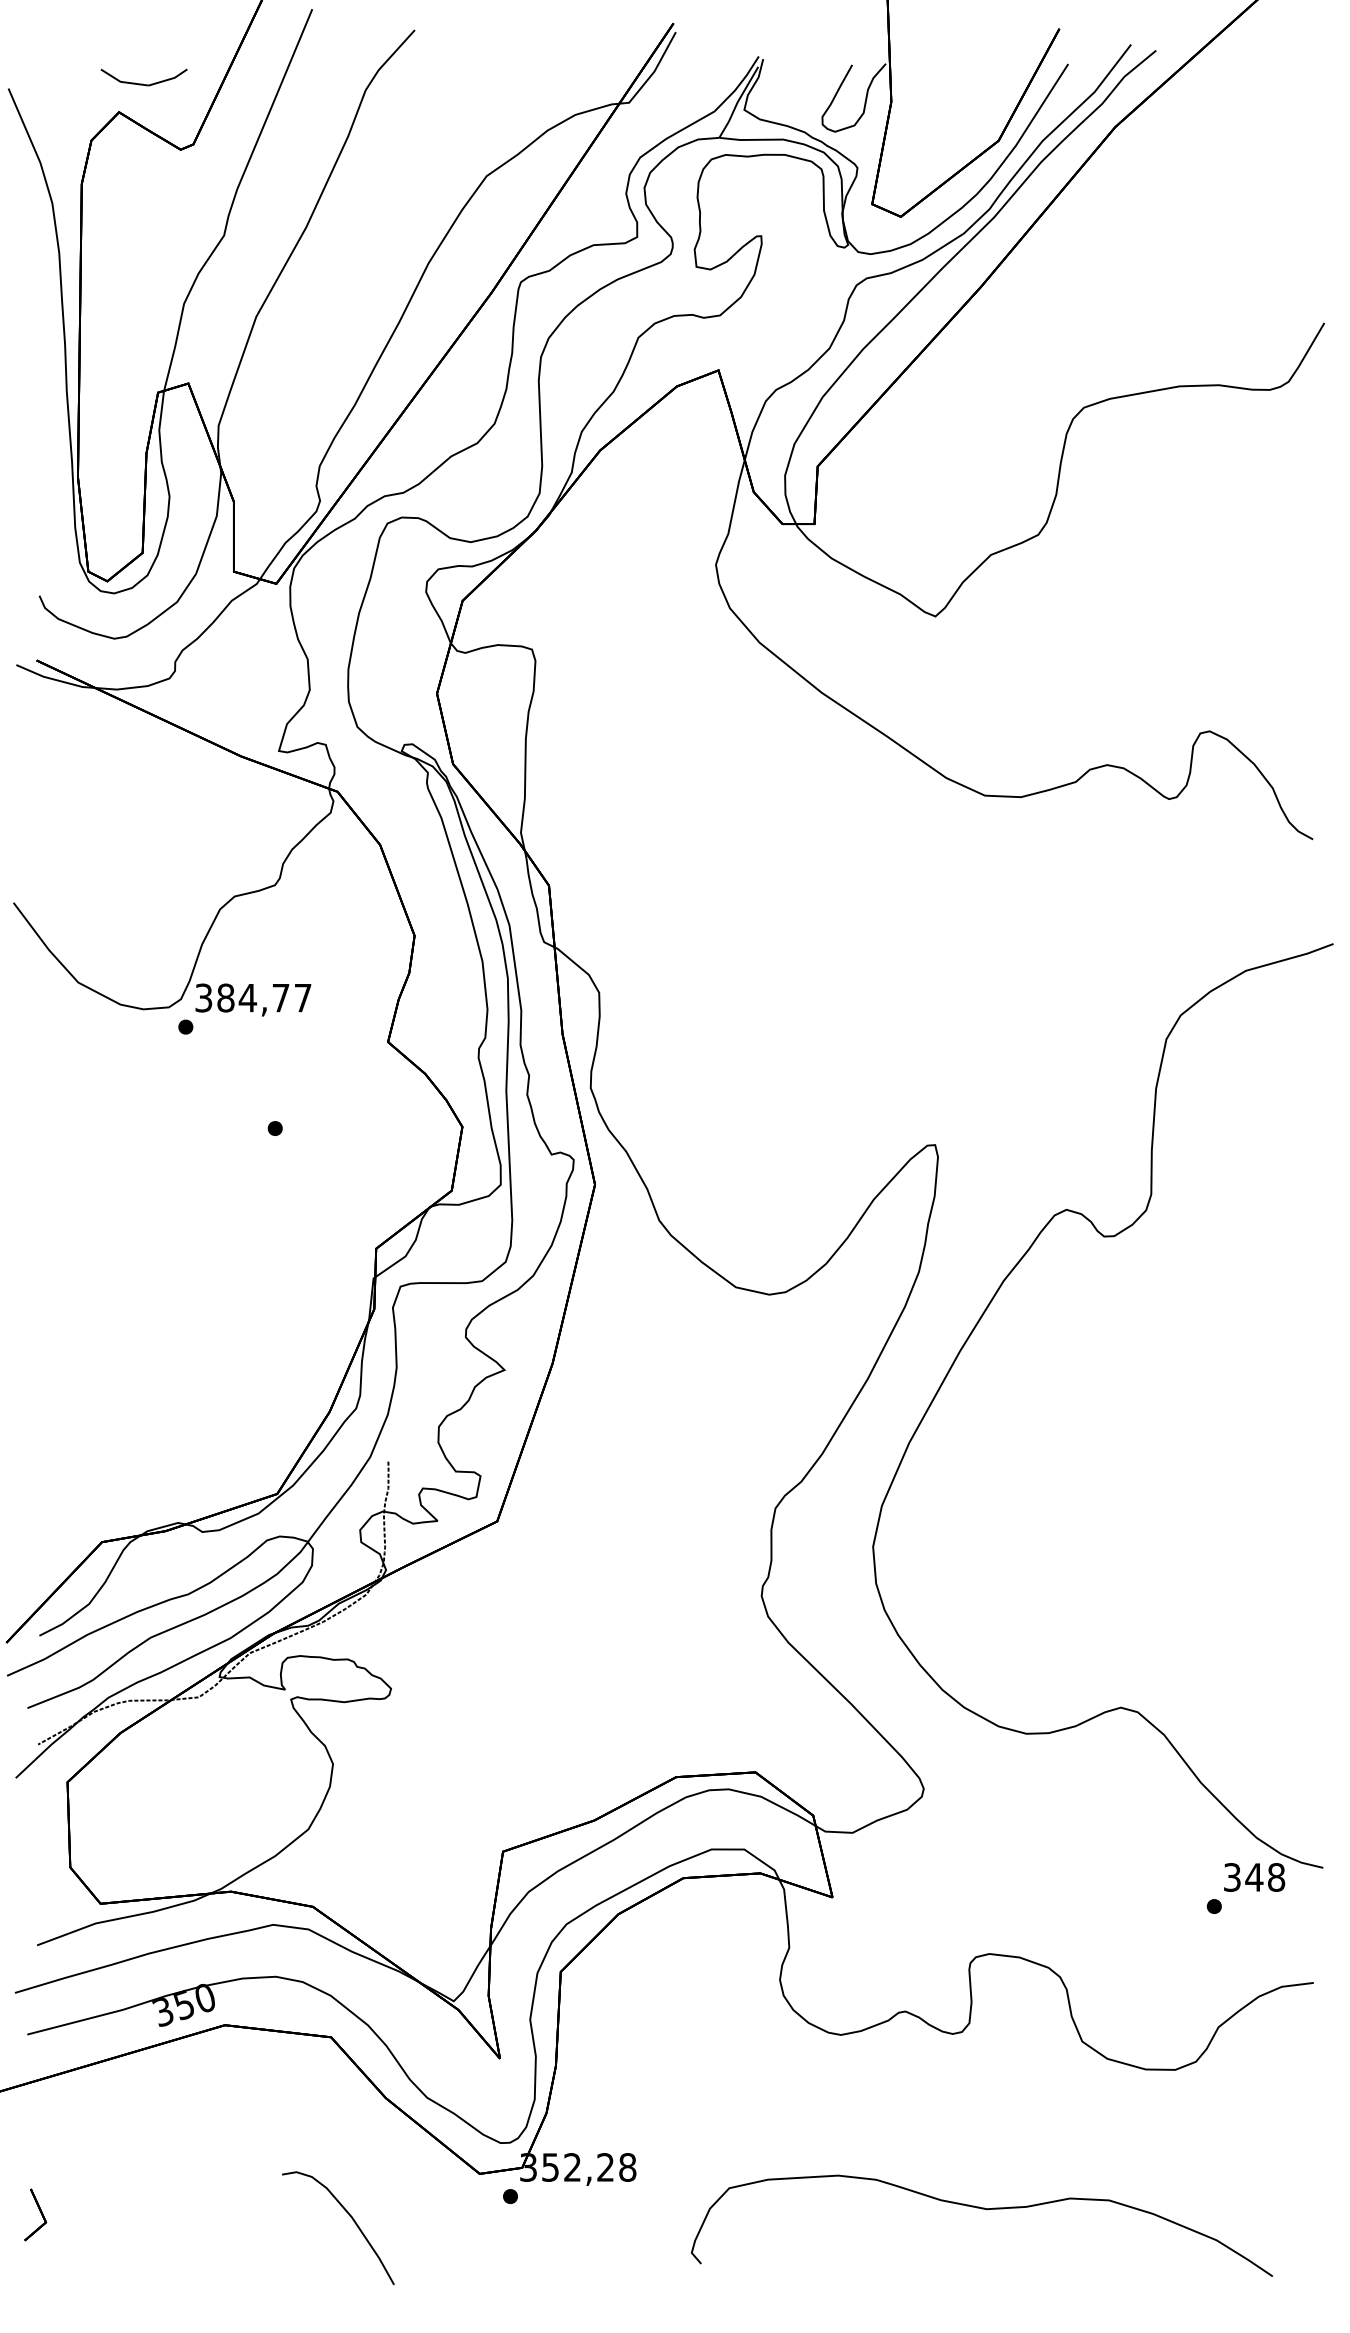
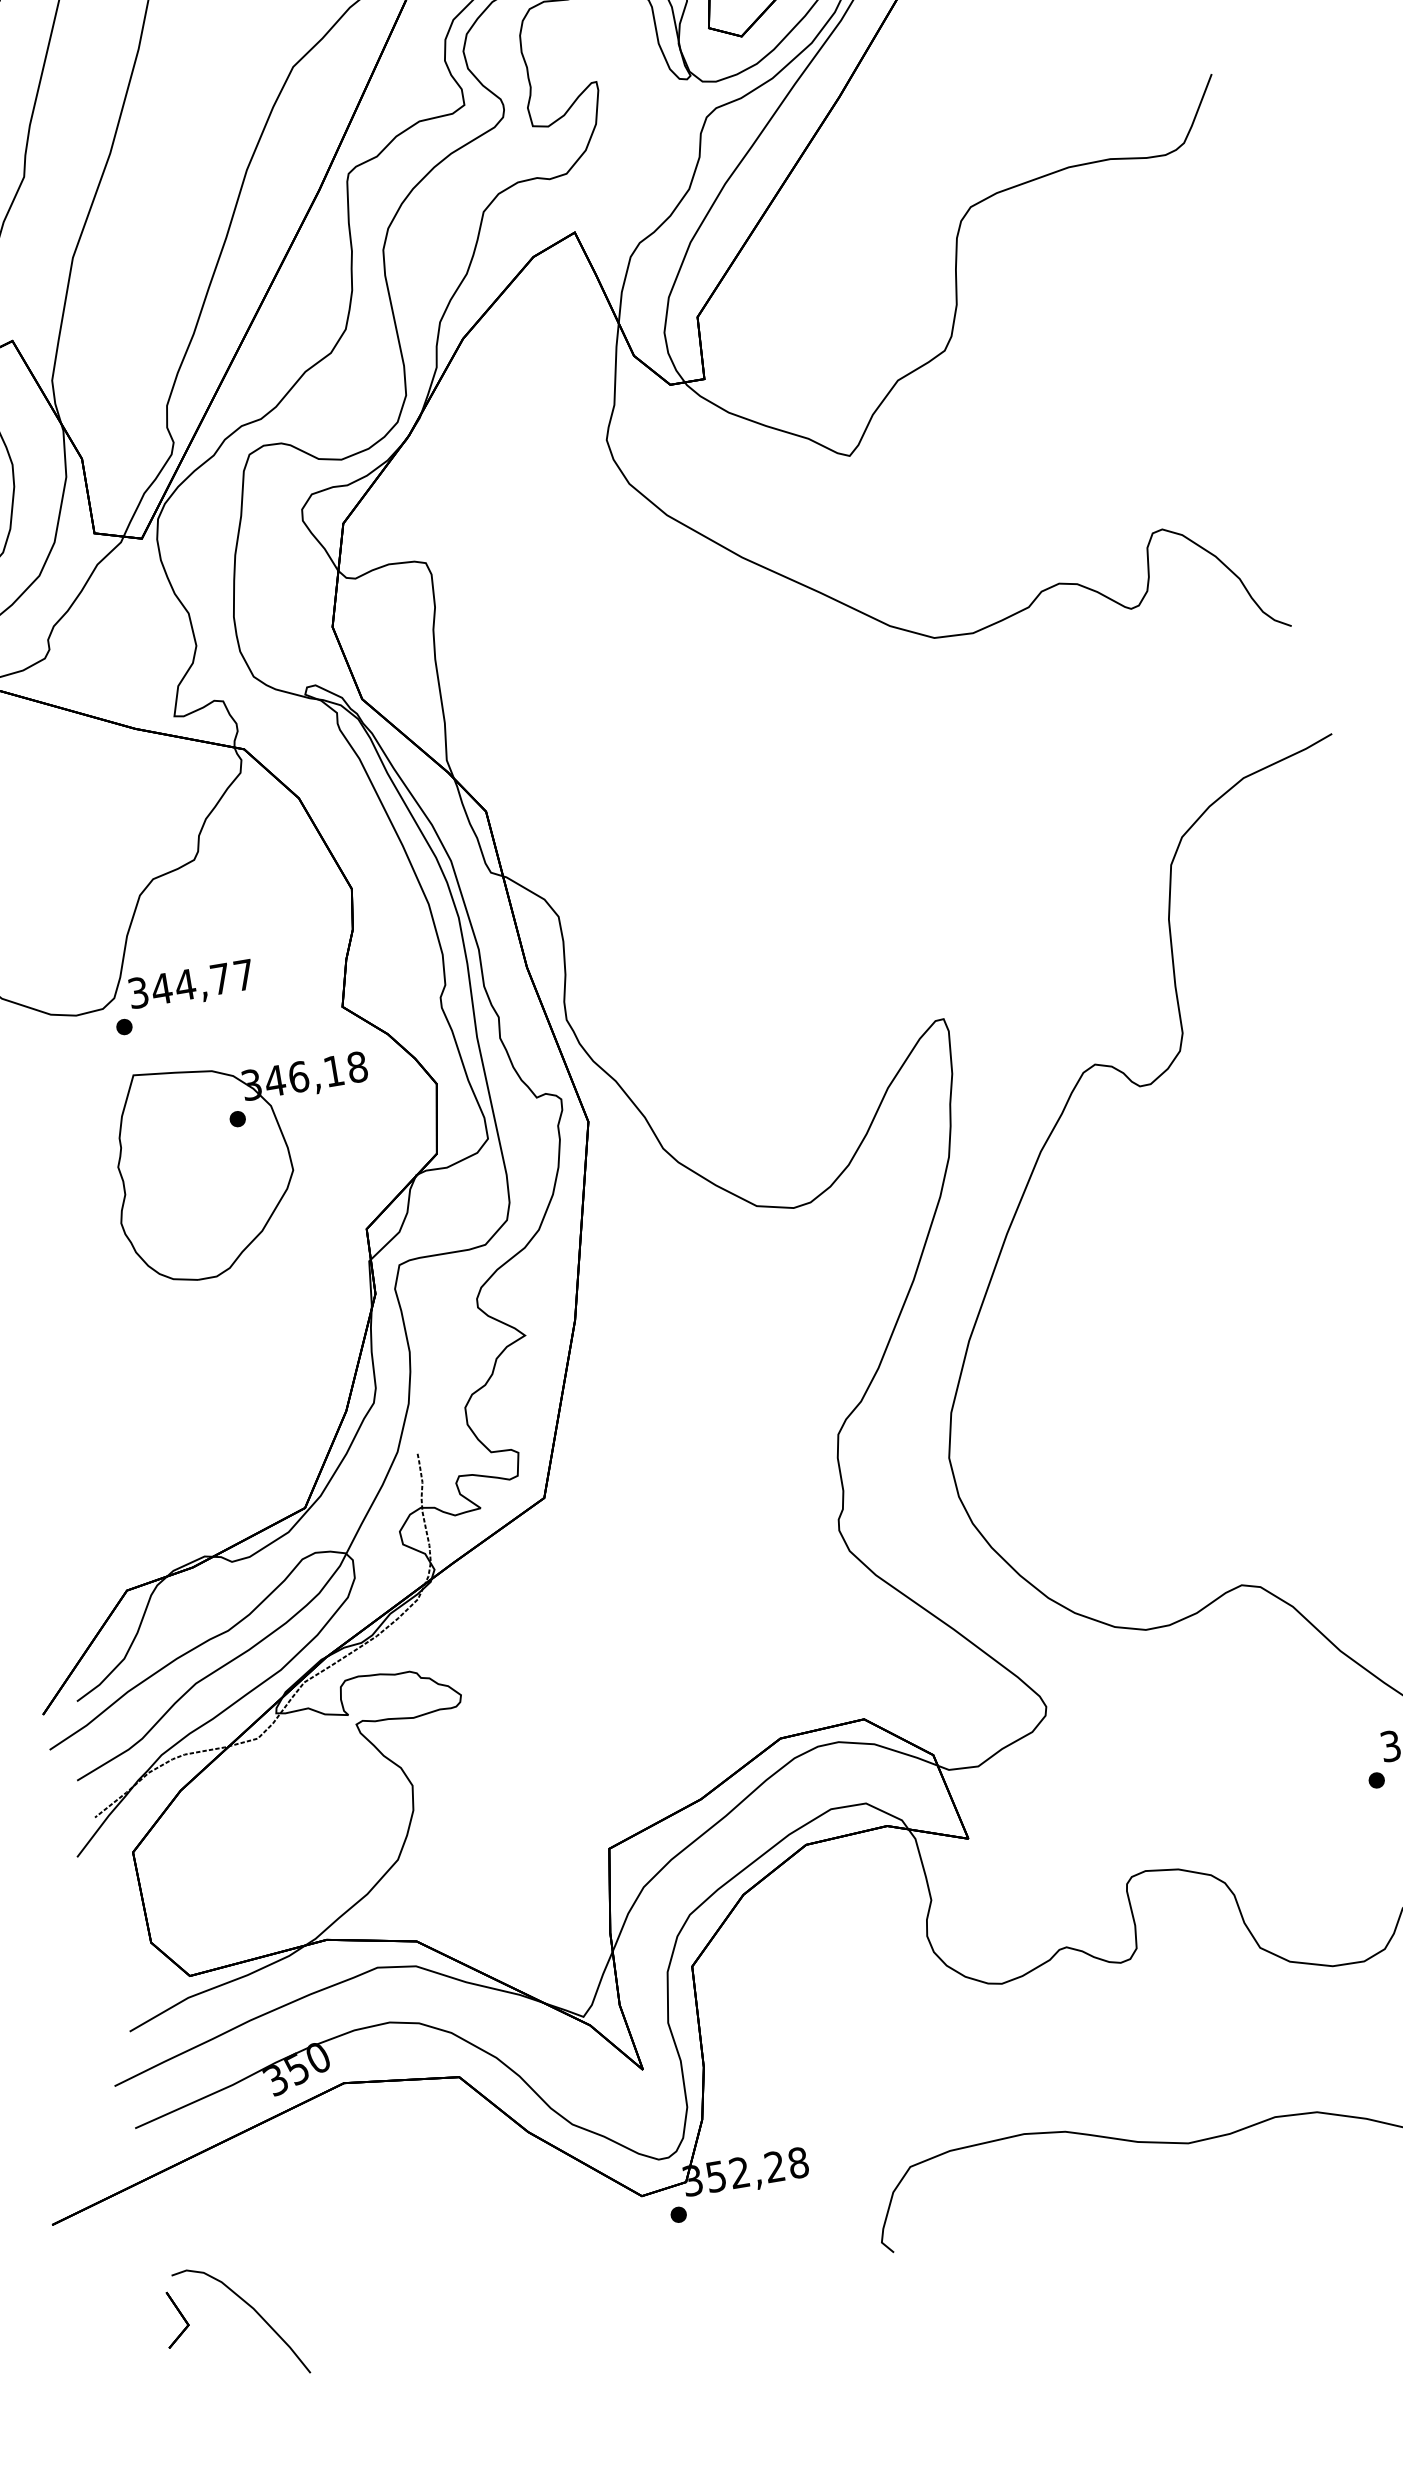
text: (225, 997) -> (161, 988), 384,77 -> 344,77
part: (276, 1170) -> (246, 1163), added
curve: (352, 2220) -> (254, 2311), moved

